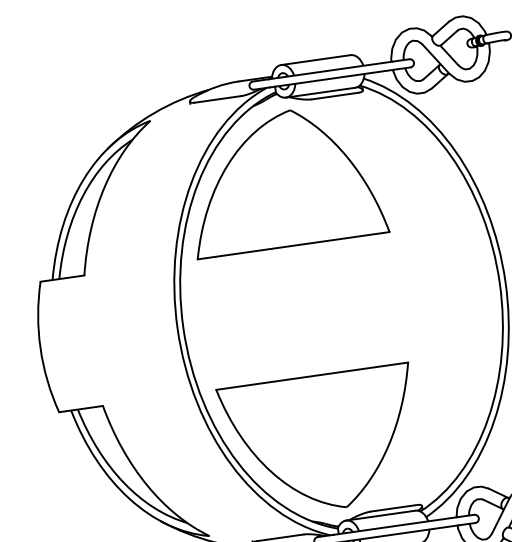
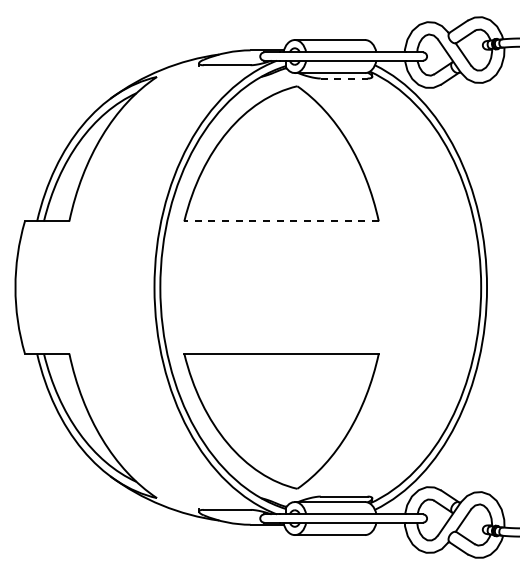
line: (335, 95) -> (344, 78), solid -> dashed
line: (293, 245) -> (281, 221), solid -> dashed

